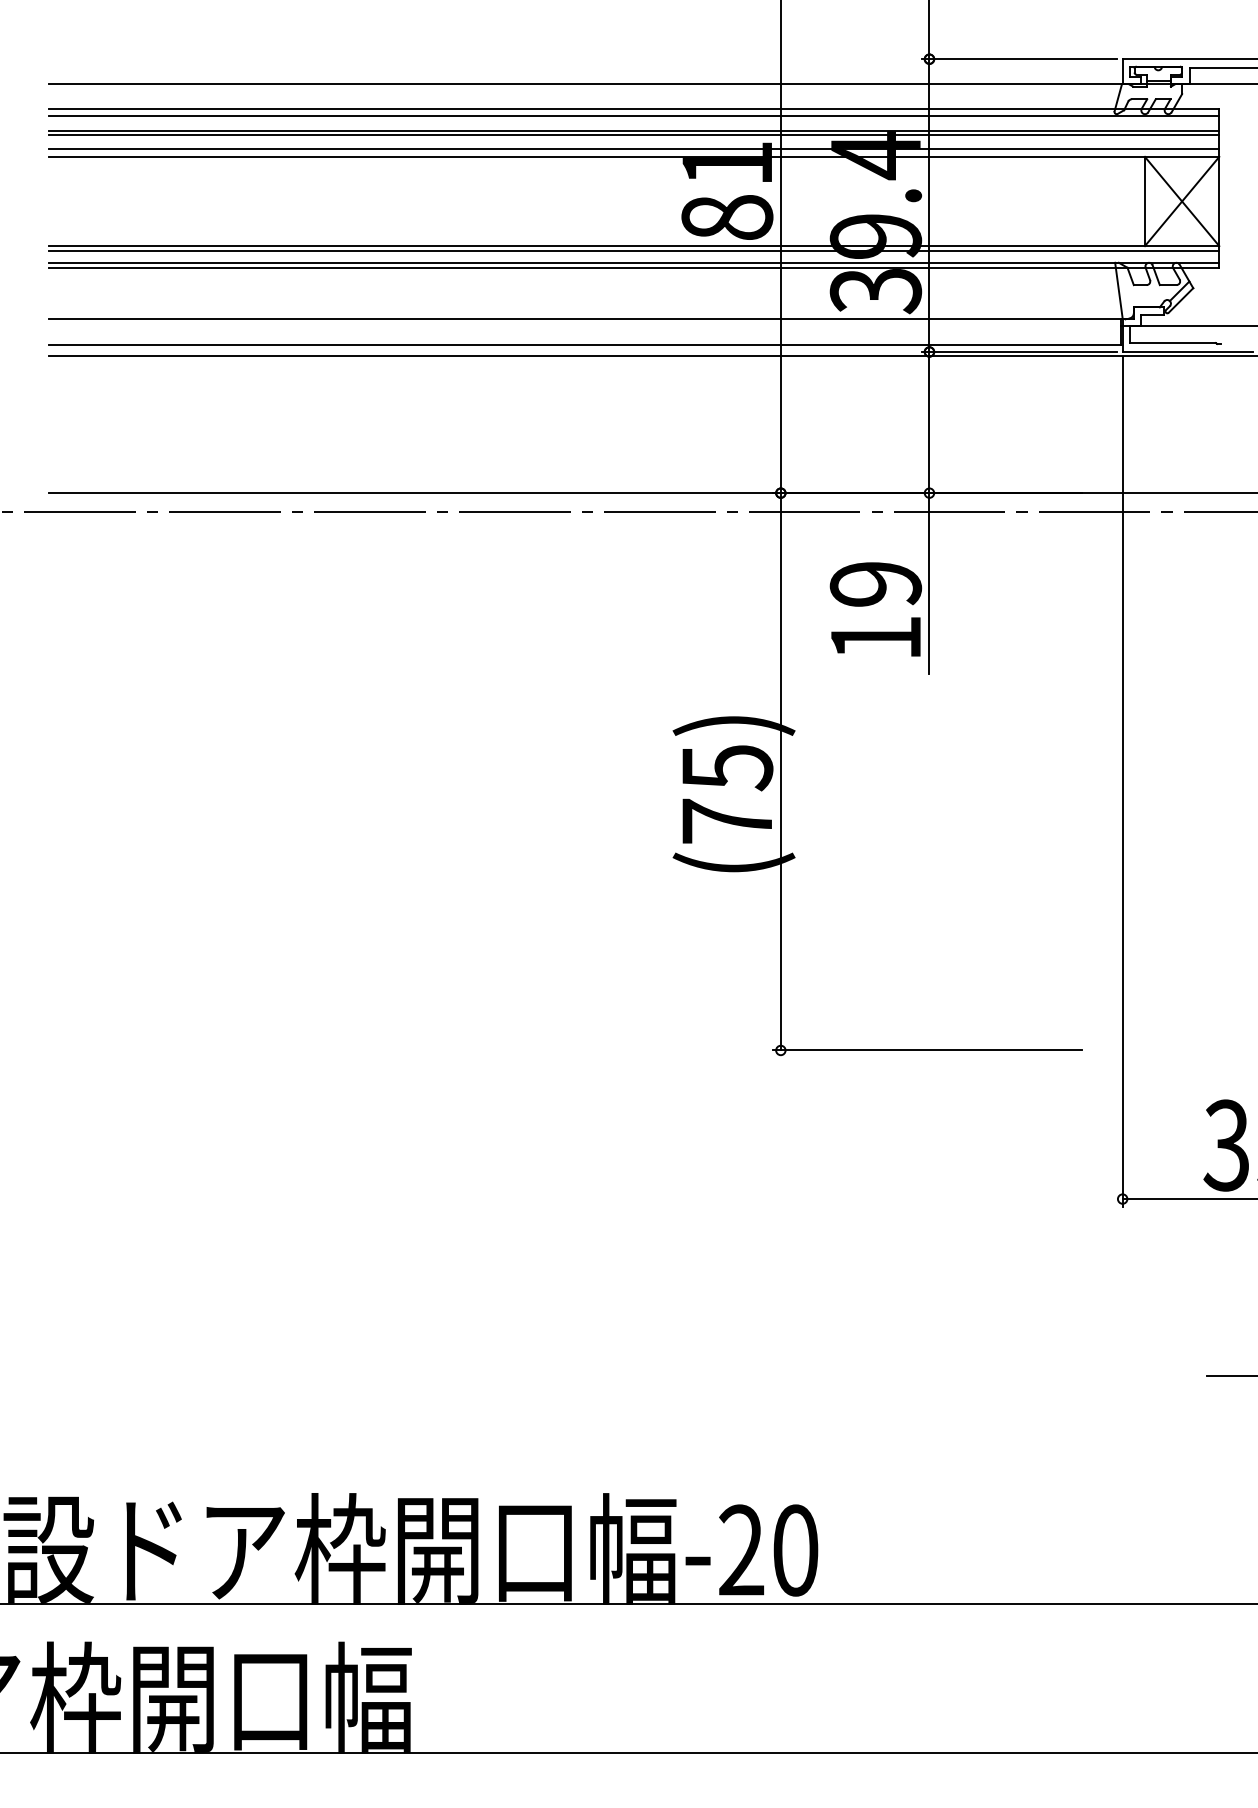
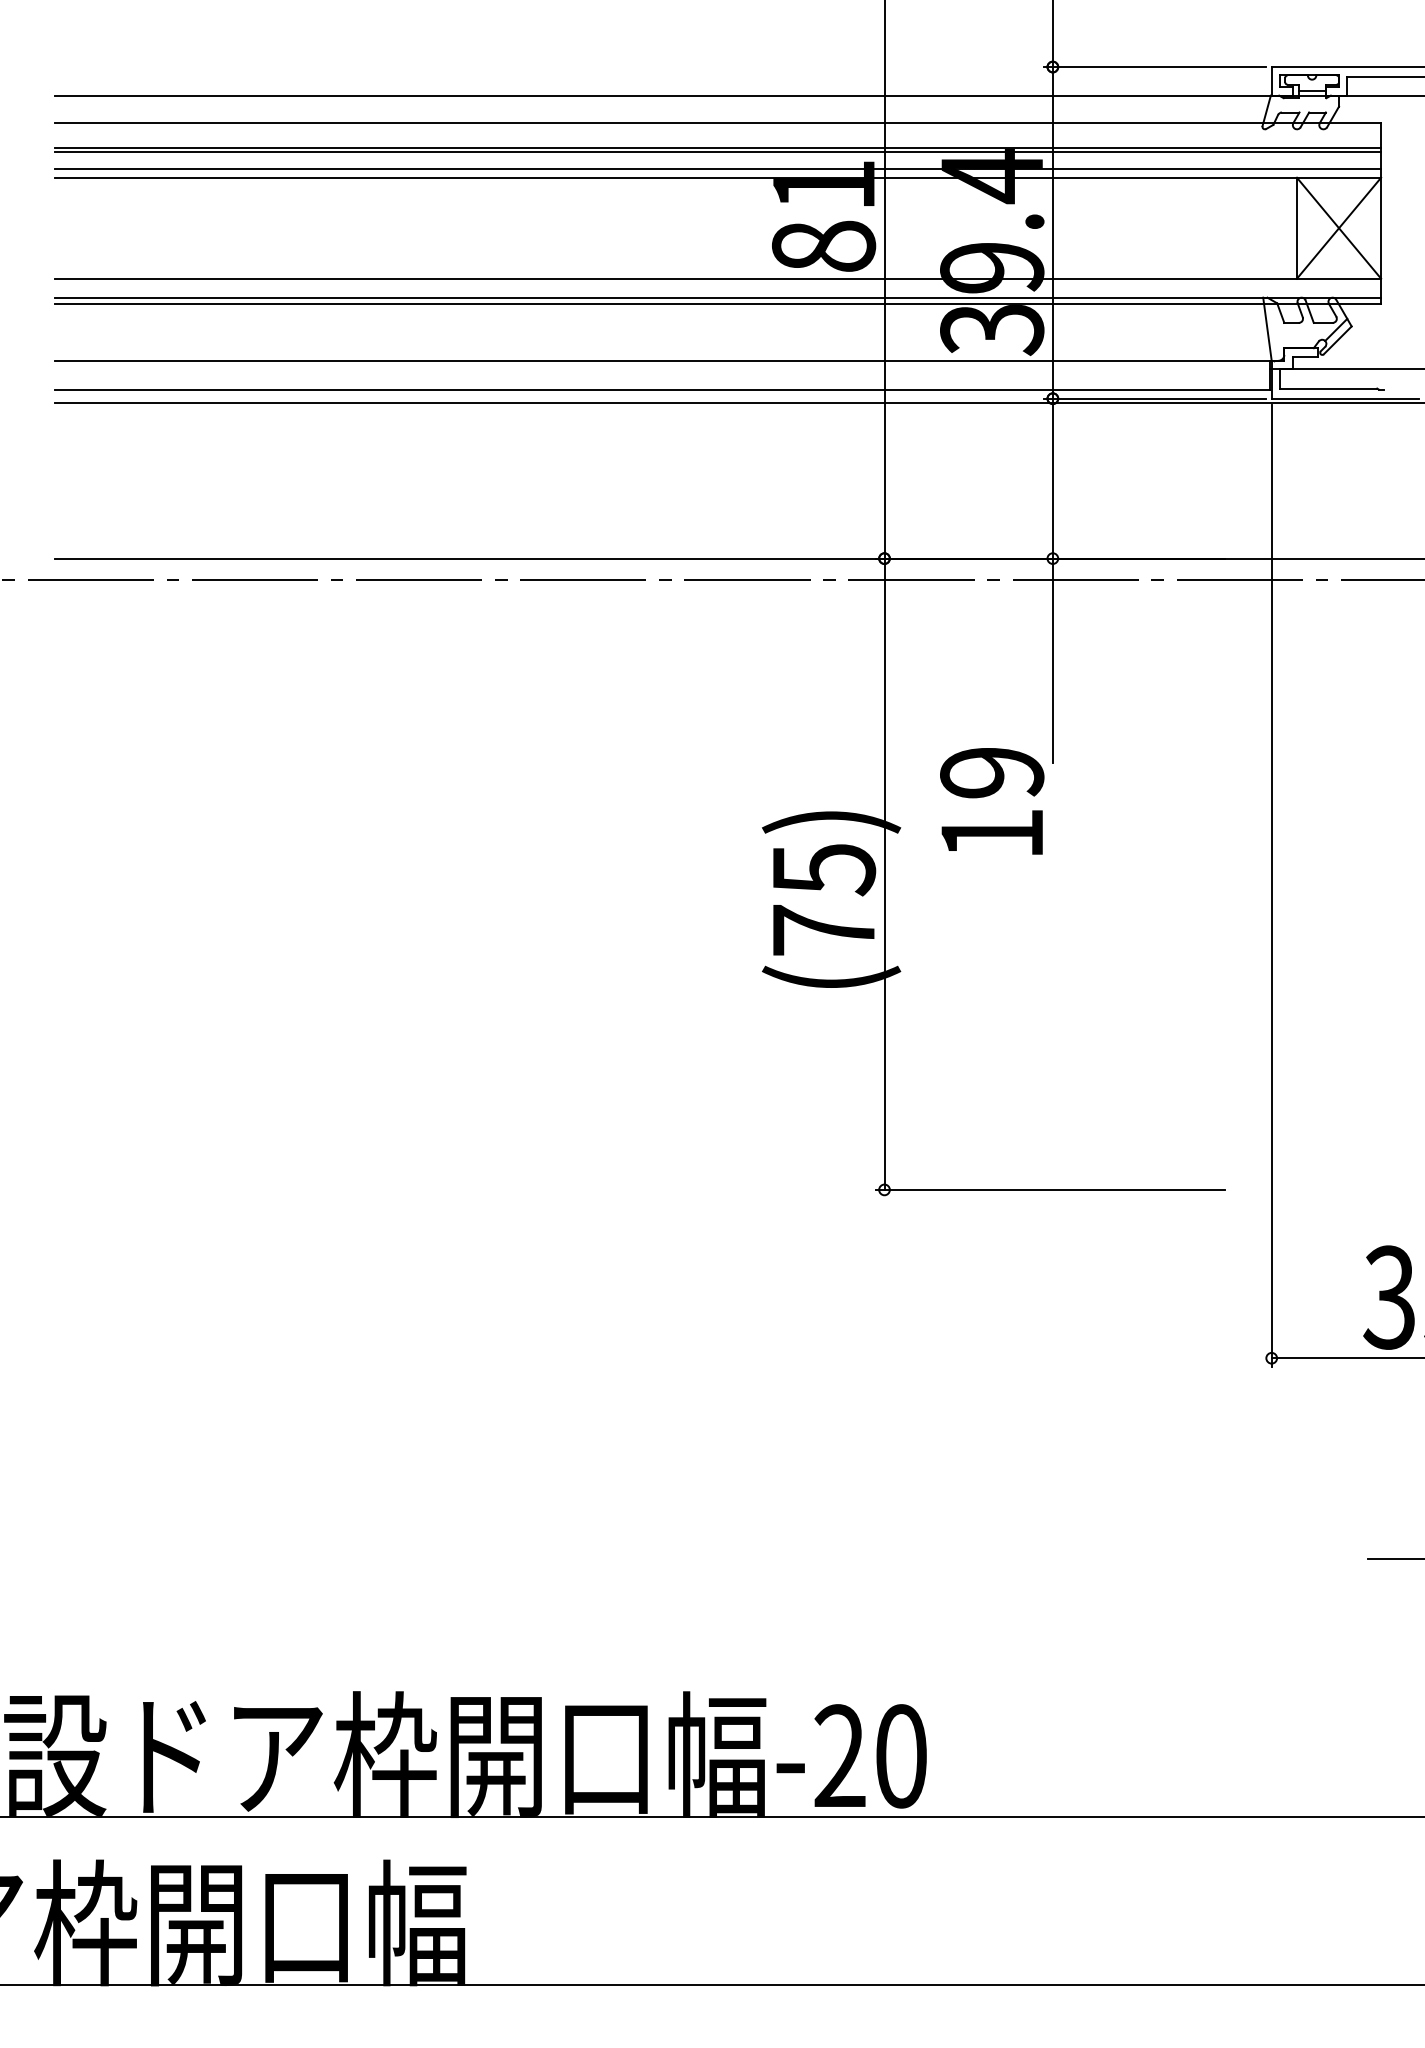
line: (634, 116) -> (718, 131), removed
line: (634, 251) -> (718, 284), removed
text: (876, 609) -> (992, 801), moved

